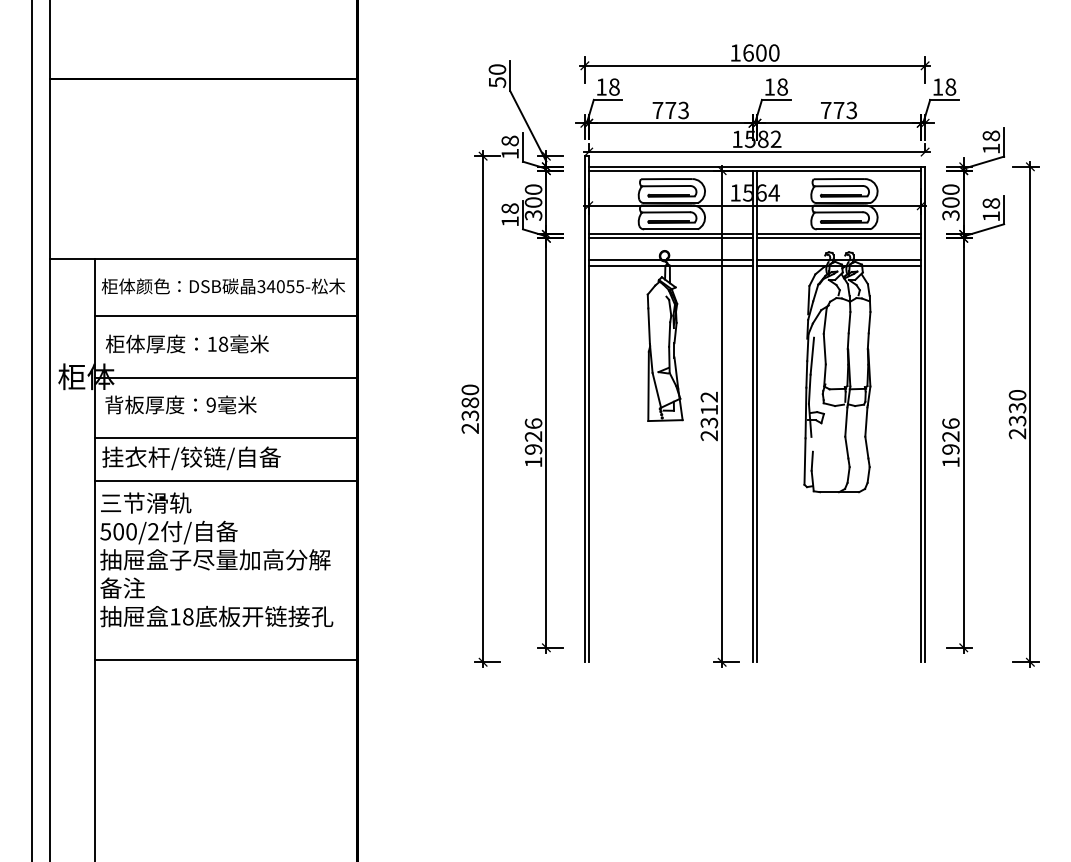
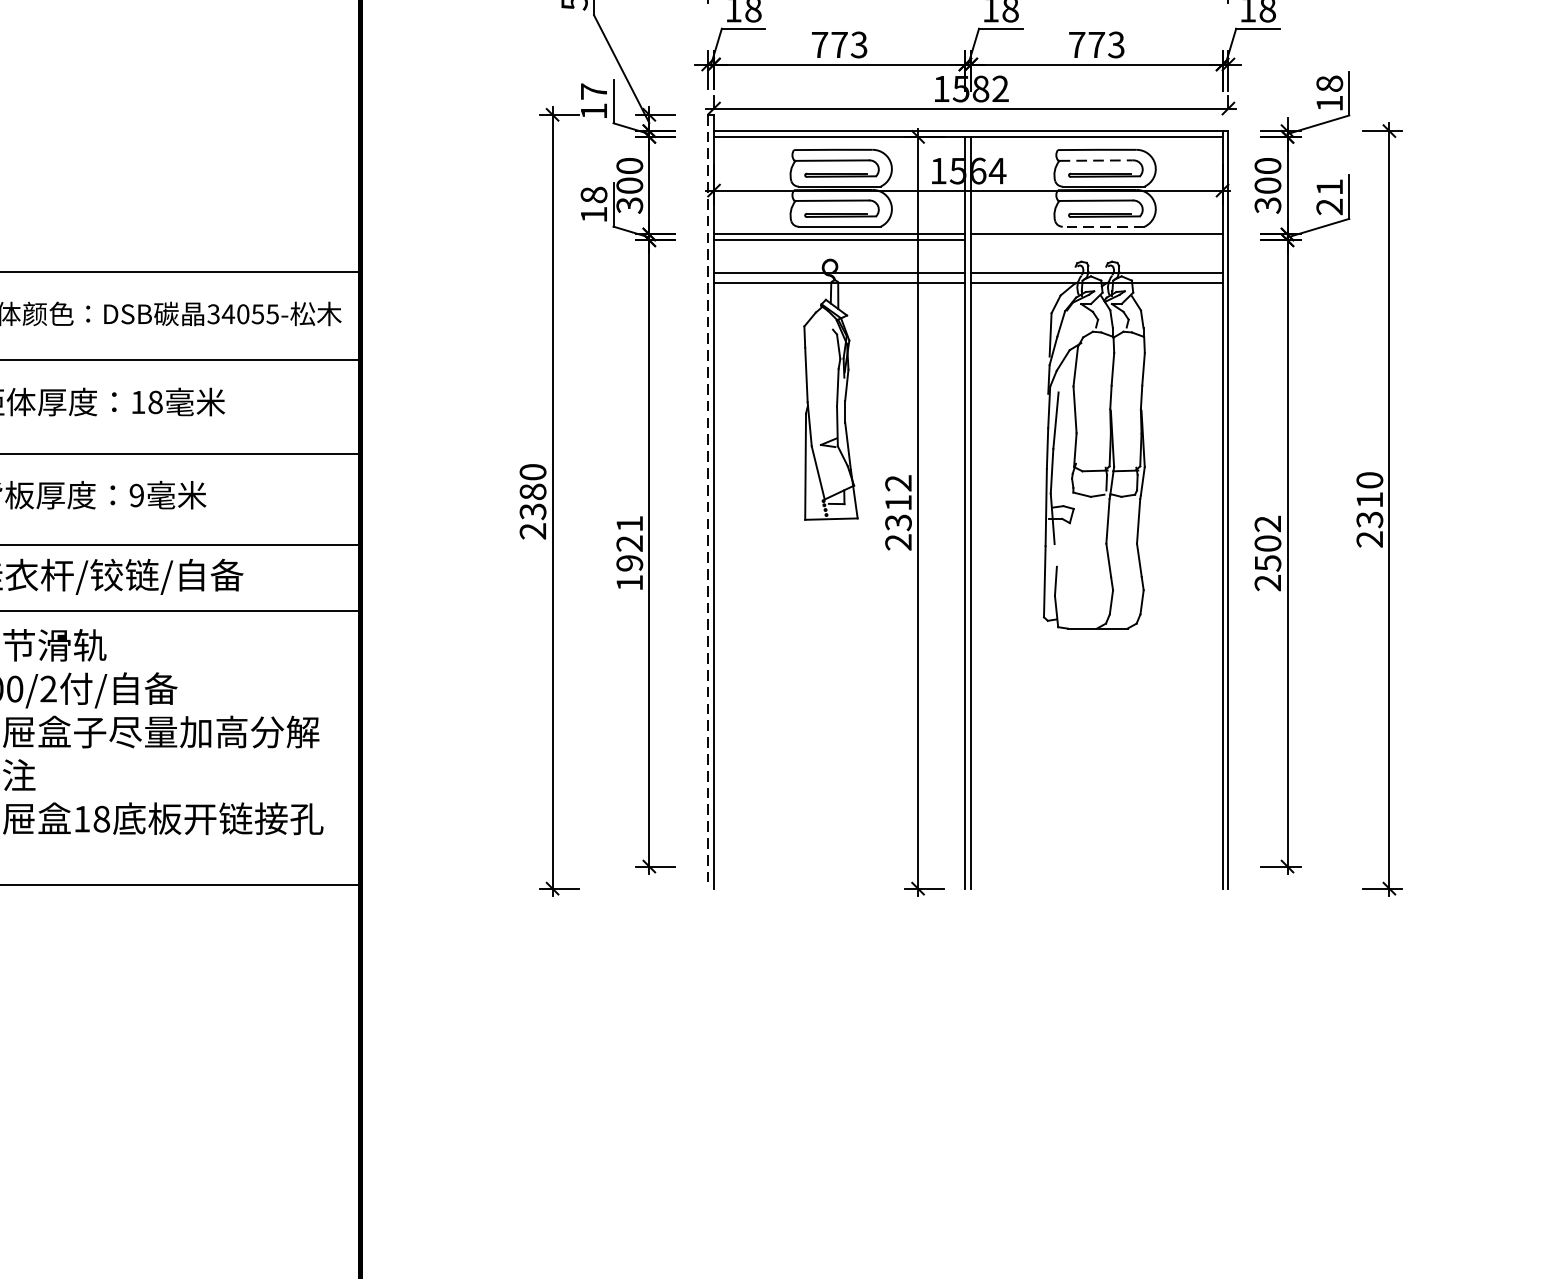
text: (509, 140) -> (592, 90), 18 -> 17
line: (838, 186) -> (1096, 161), solid -> dashed
text: (991, 209) -> (1329, 196), 18 -> 21
line: (843, 229) -> (1103, 226), solid -> dashed
line: (838, 238) -> (1096, 240), removed
text: (1017, 408) -> (1369, 500), 2330 -> 2310
line: (584, 409) -> (707, 502), solid -> dashed
text: (533, 423) -> (629, 523), 1926 -> 1921
text: (950, 442) -> (1267, 552), 1926 -> 2502

